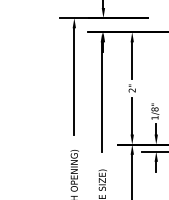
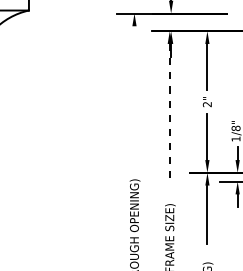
line: (74, 81) -> (134, 93), removed
line: (102, 97) -> (169, 113), solid -> dashed

